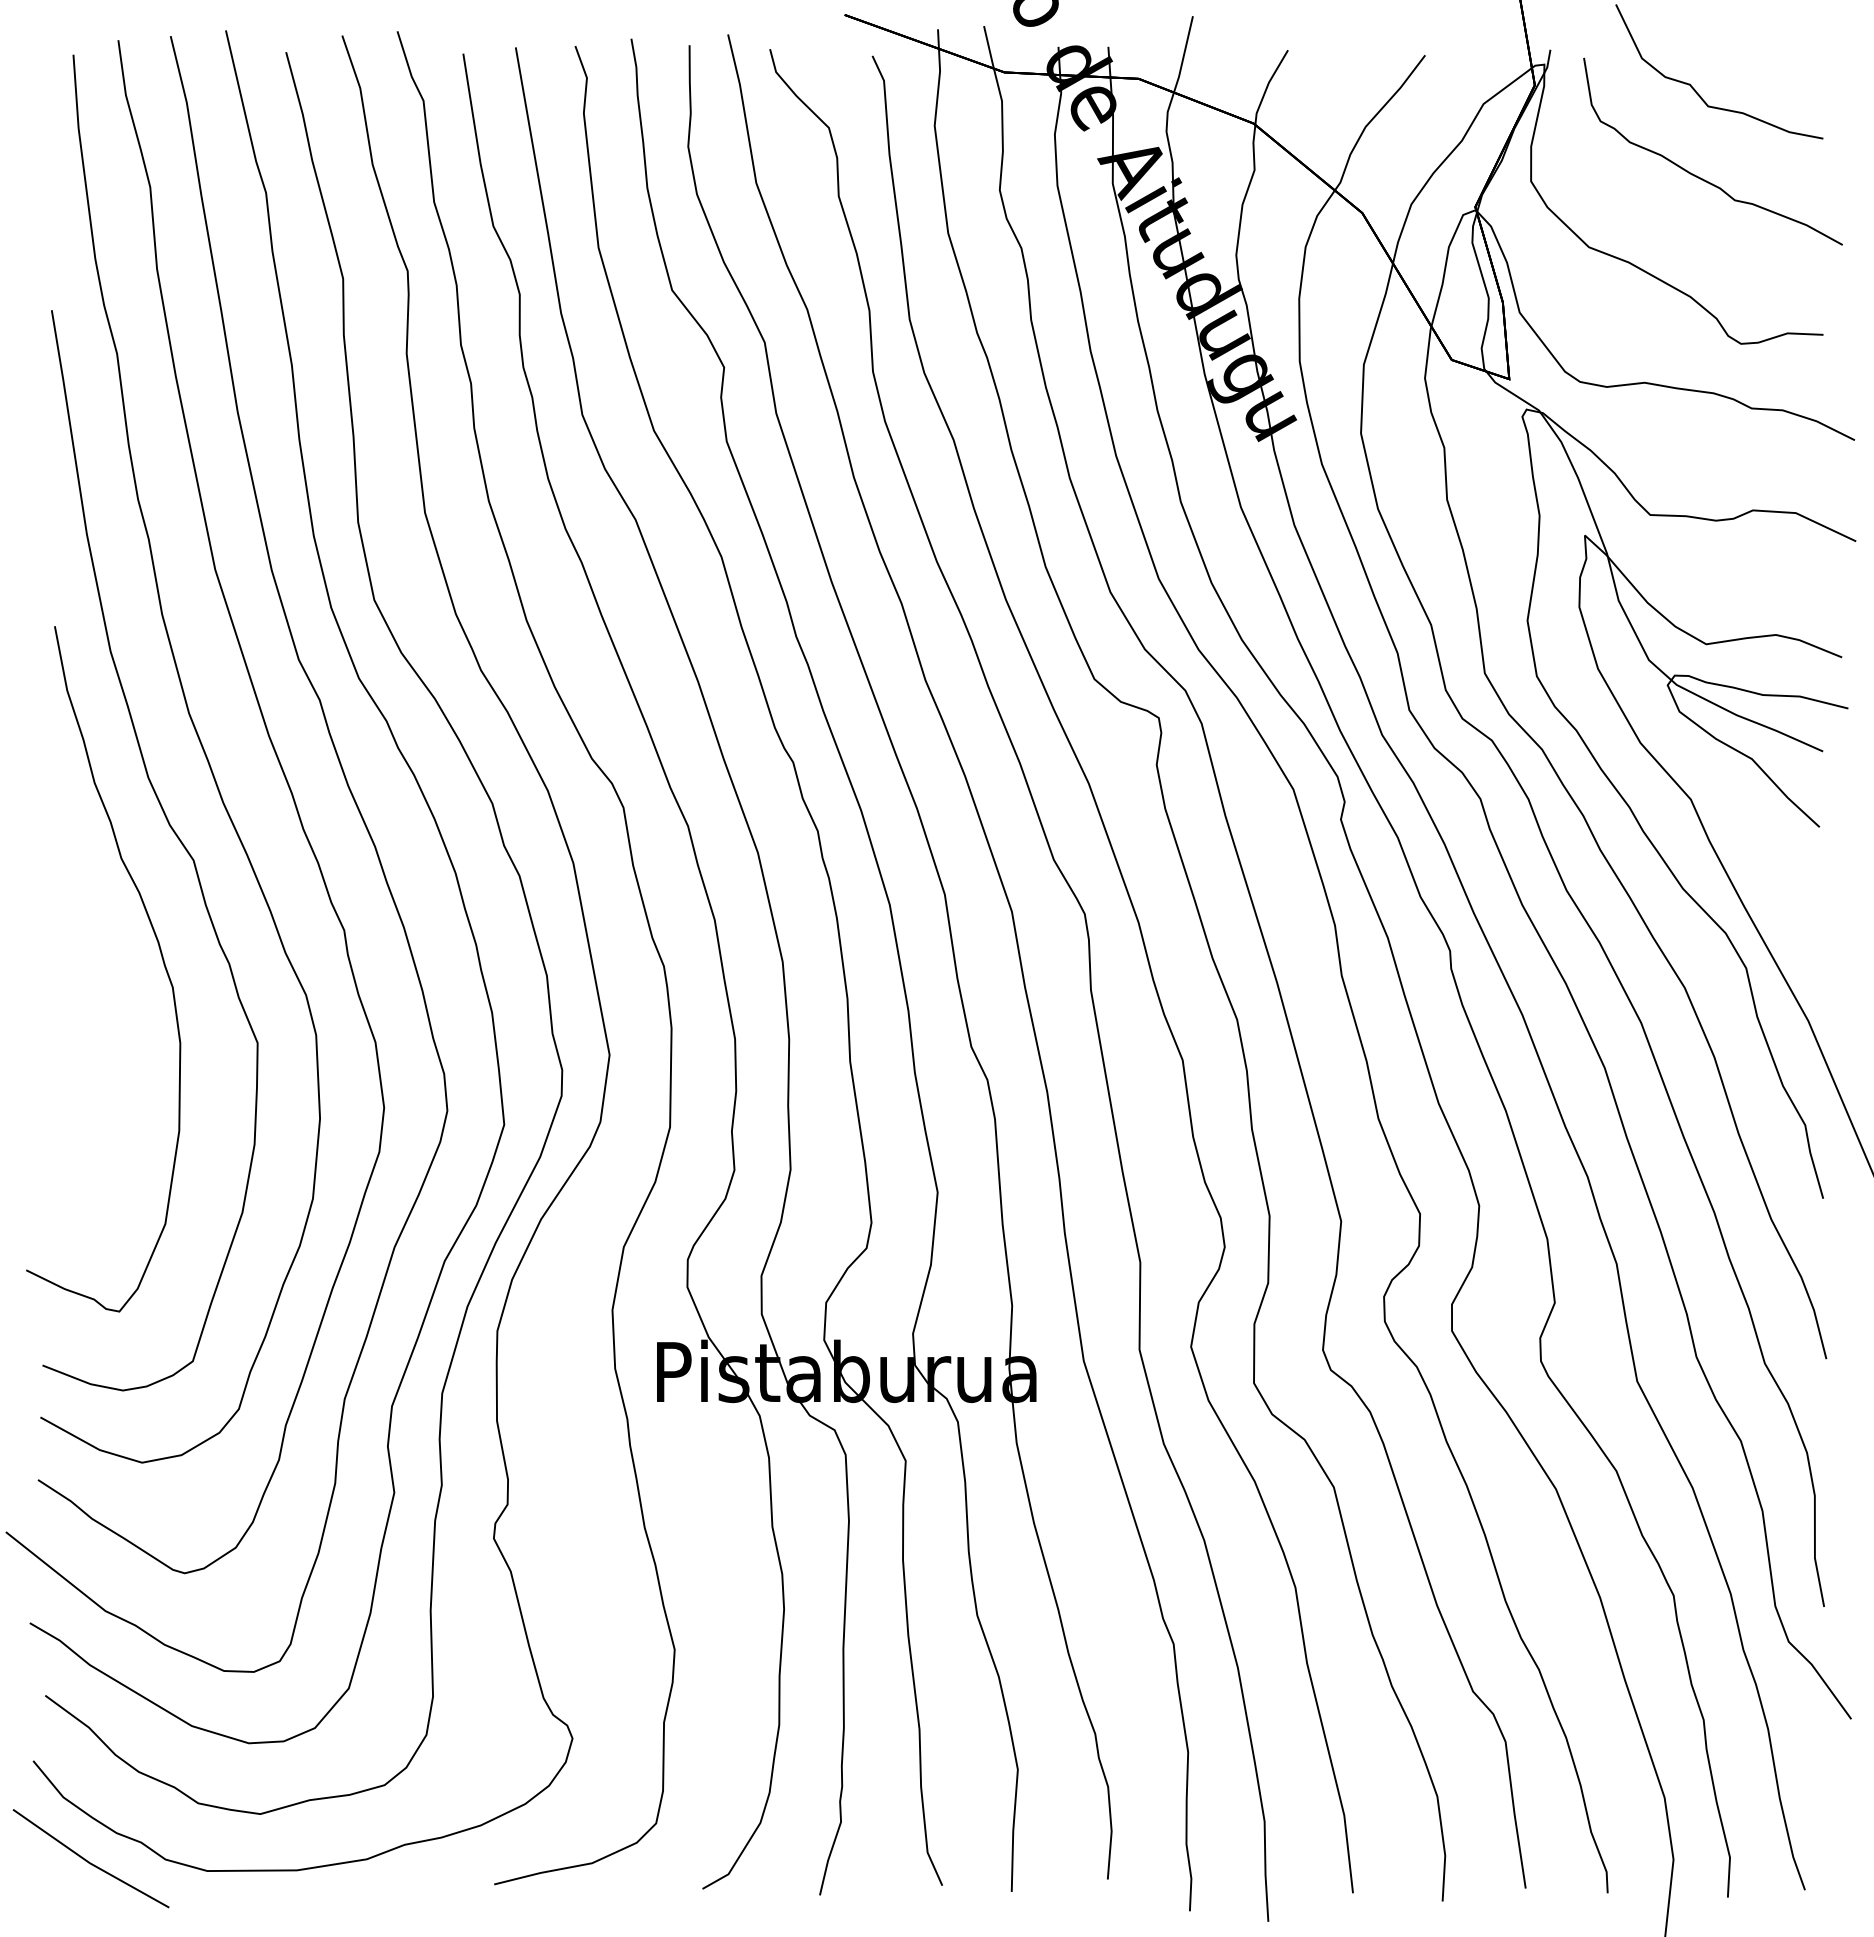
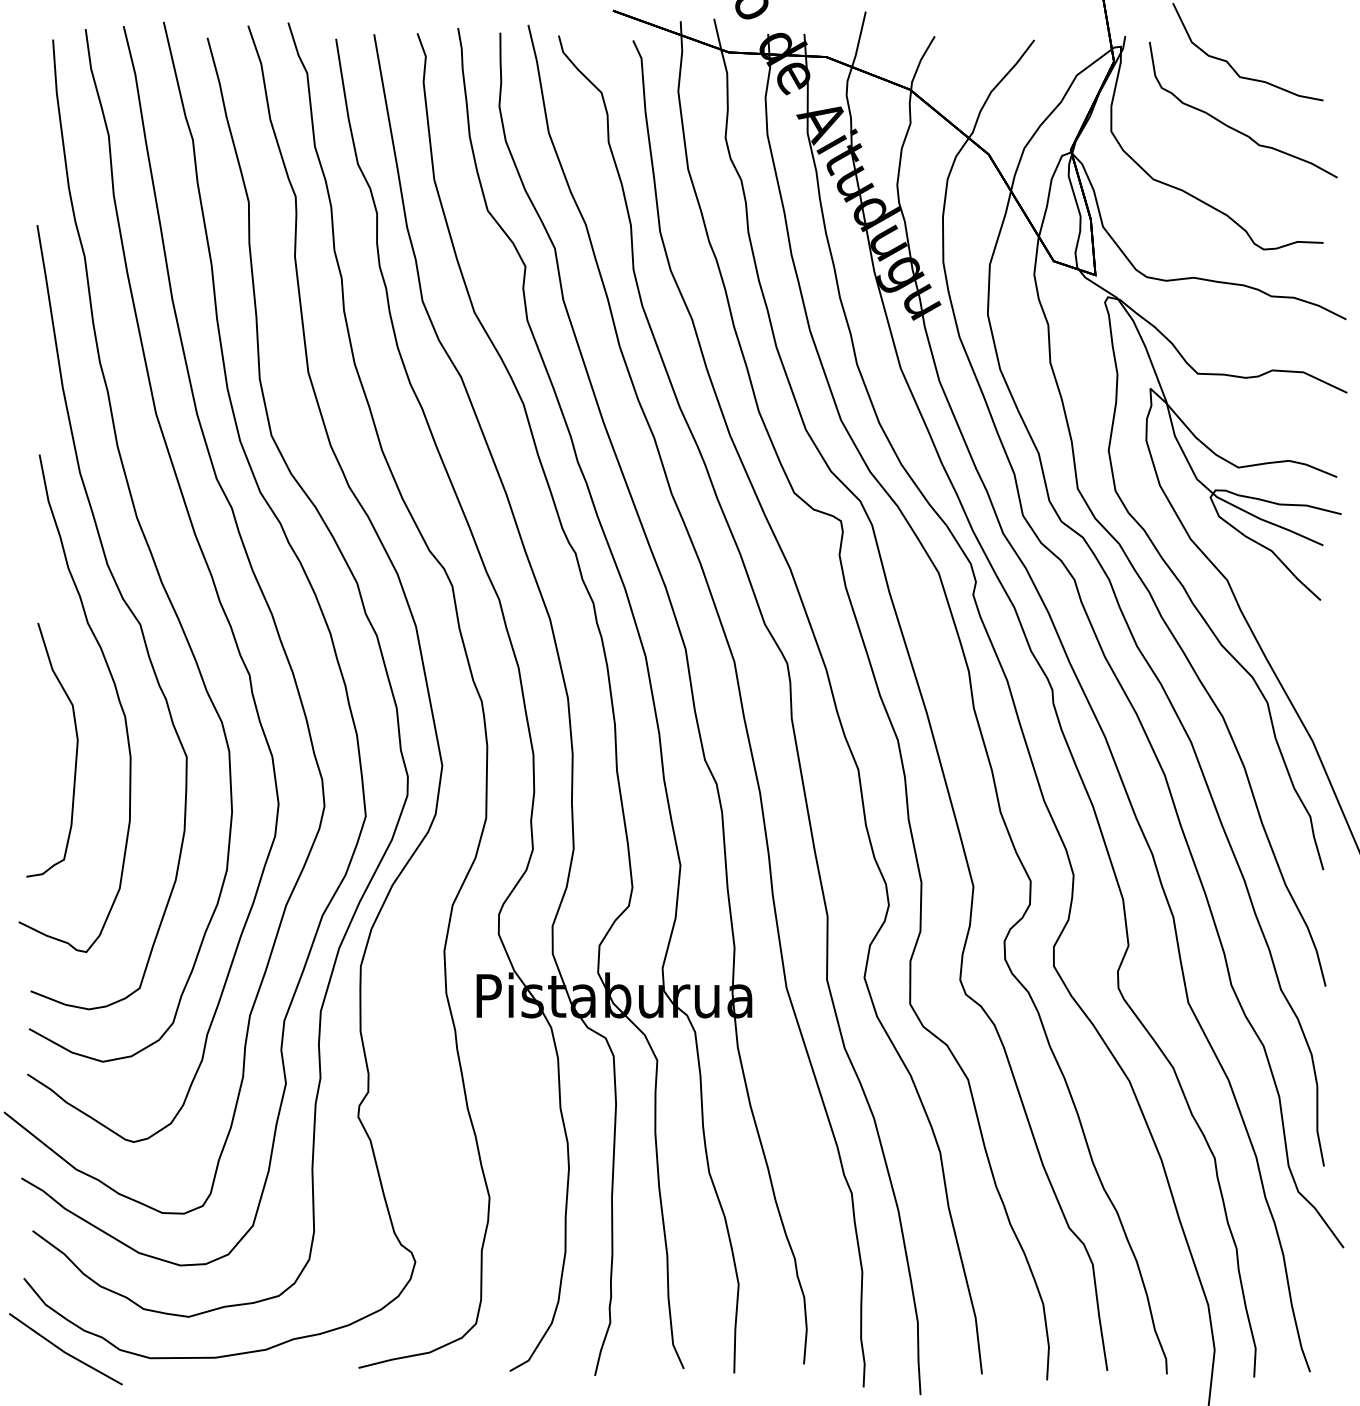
curve: (105, 1033) -> (76, 750), added

